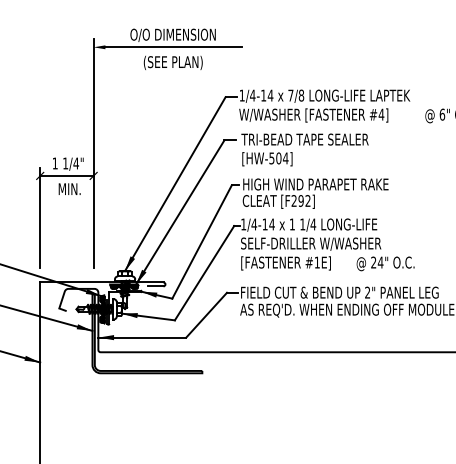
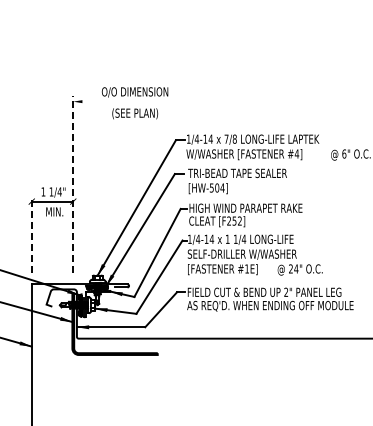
line: (173, 47) -> (135, 101), removed
line: (93, 153) -> (73, 184), solid -> dashed
text: (301, 200) -> (234, 220), [F292] -> [F252]
line: (39, 218) -> (31, 234), solid -> dashed

